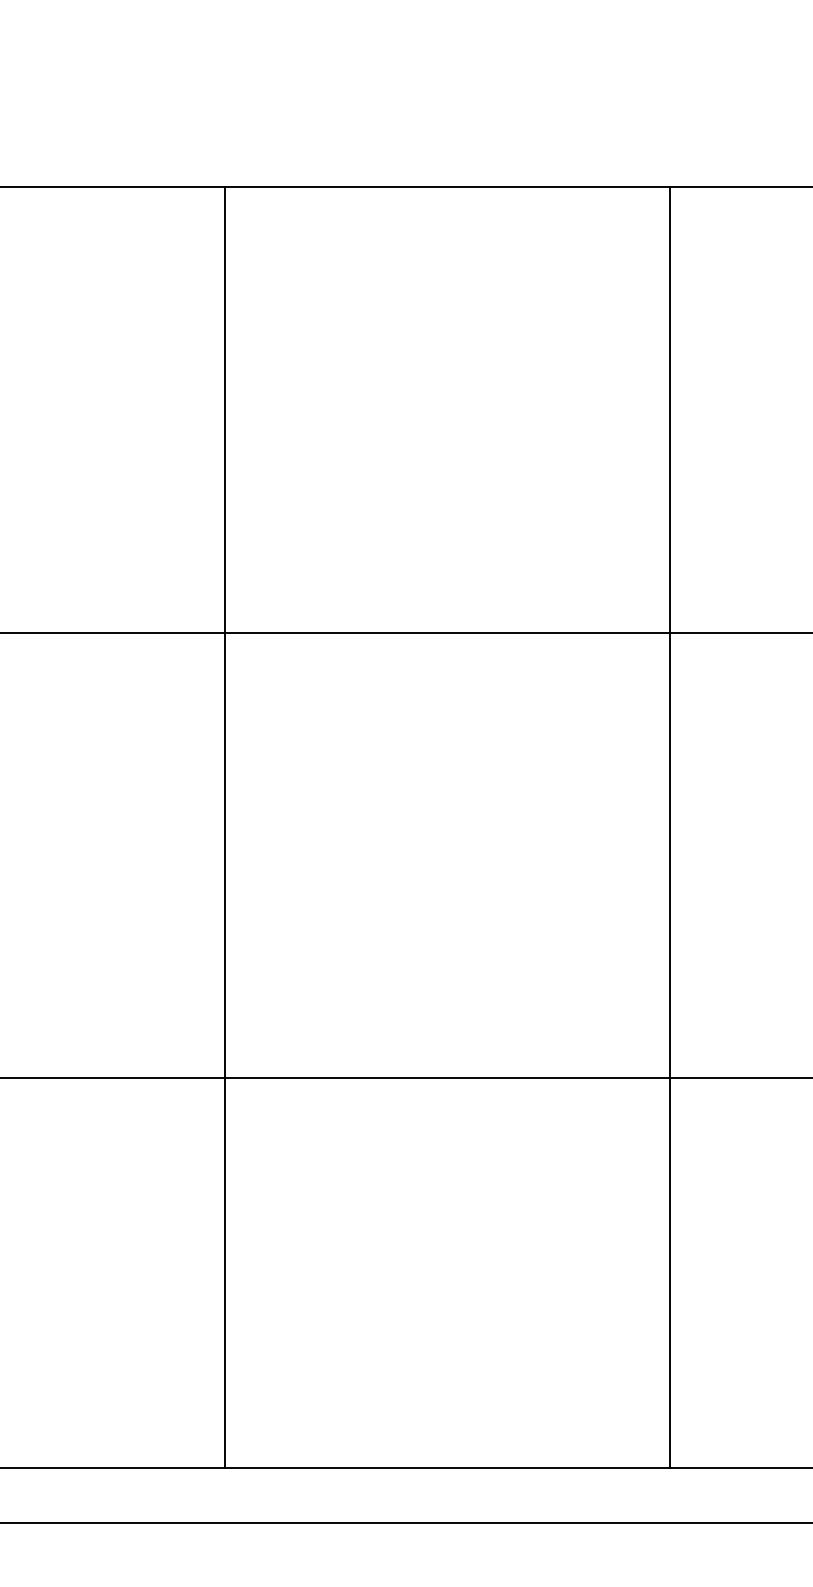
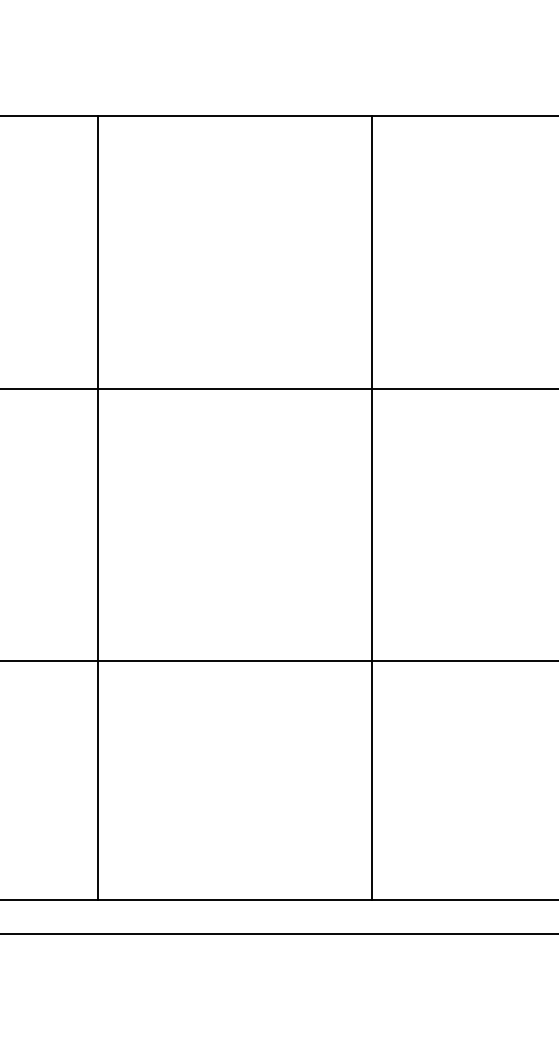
line: (224, 826) -> (97, 507), moved
line: (670, 826) -> (372, 507), moved

